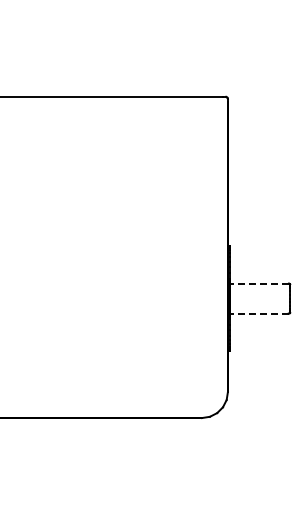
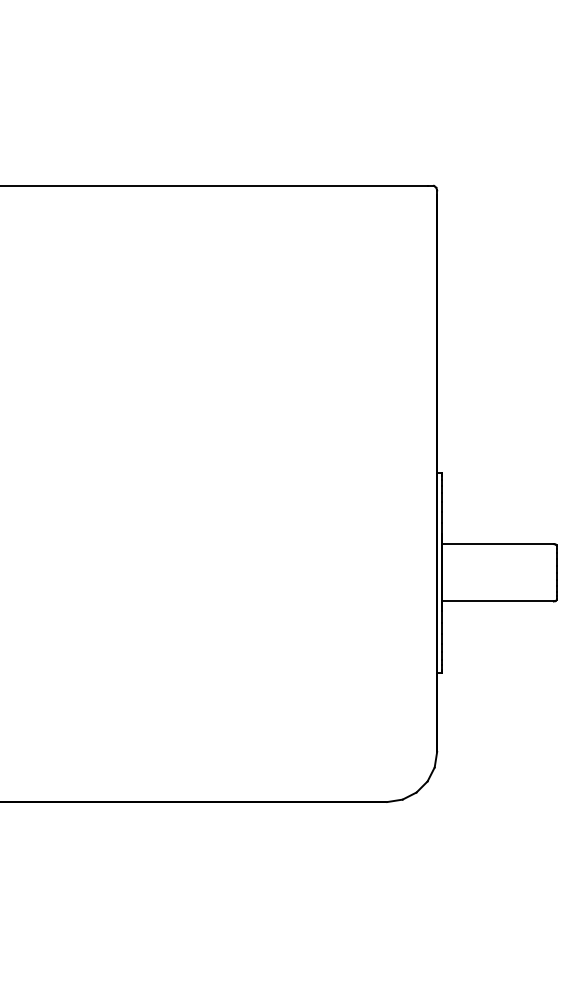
line: (259, 283) -> (497, 543), dashed -> solid
line: (259, 313) -> (497, 601), dashed -> solid

